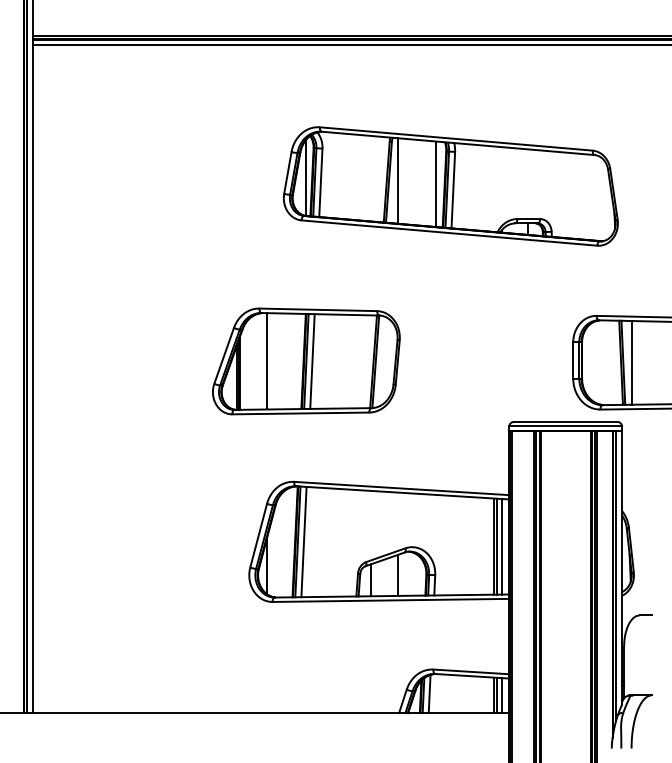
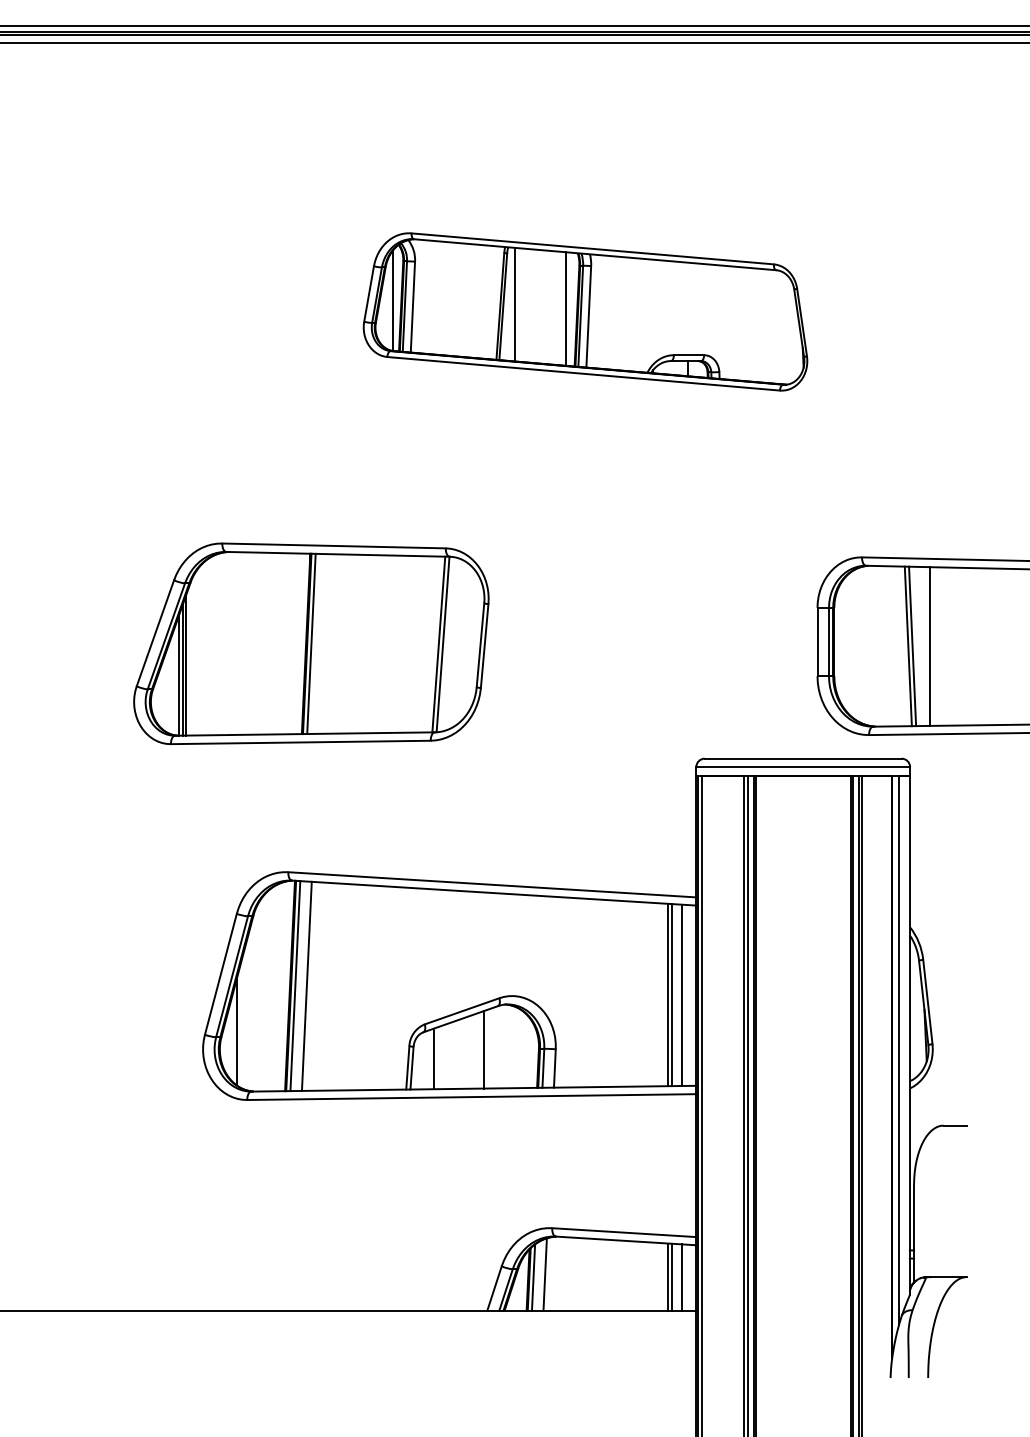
part: (450, 186) -> (584, 311), size x0.7
line: (266, 361) -> (235, 643), removed
line: (312, 361) -> (322, 643), removed

